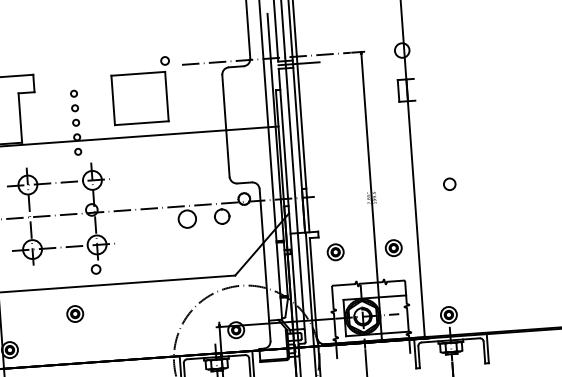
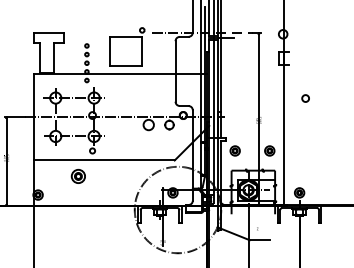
circle: (449, 184) -> (305, 98), moved
part: (73, 314) -> (77, 176), size x1.4

